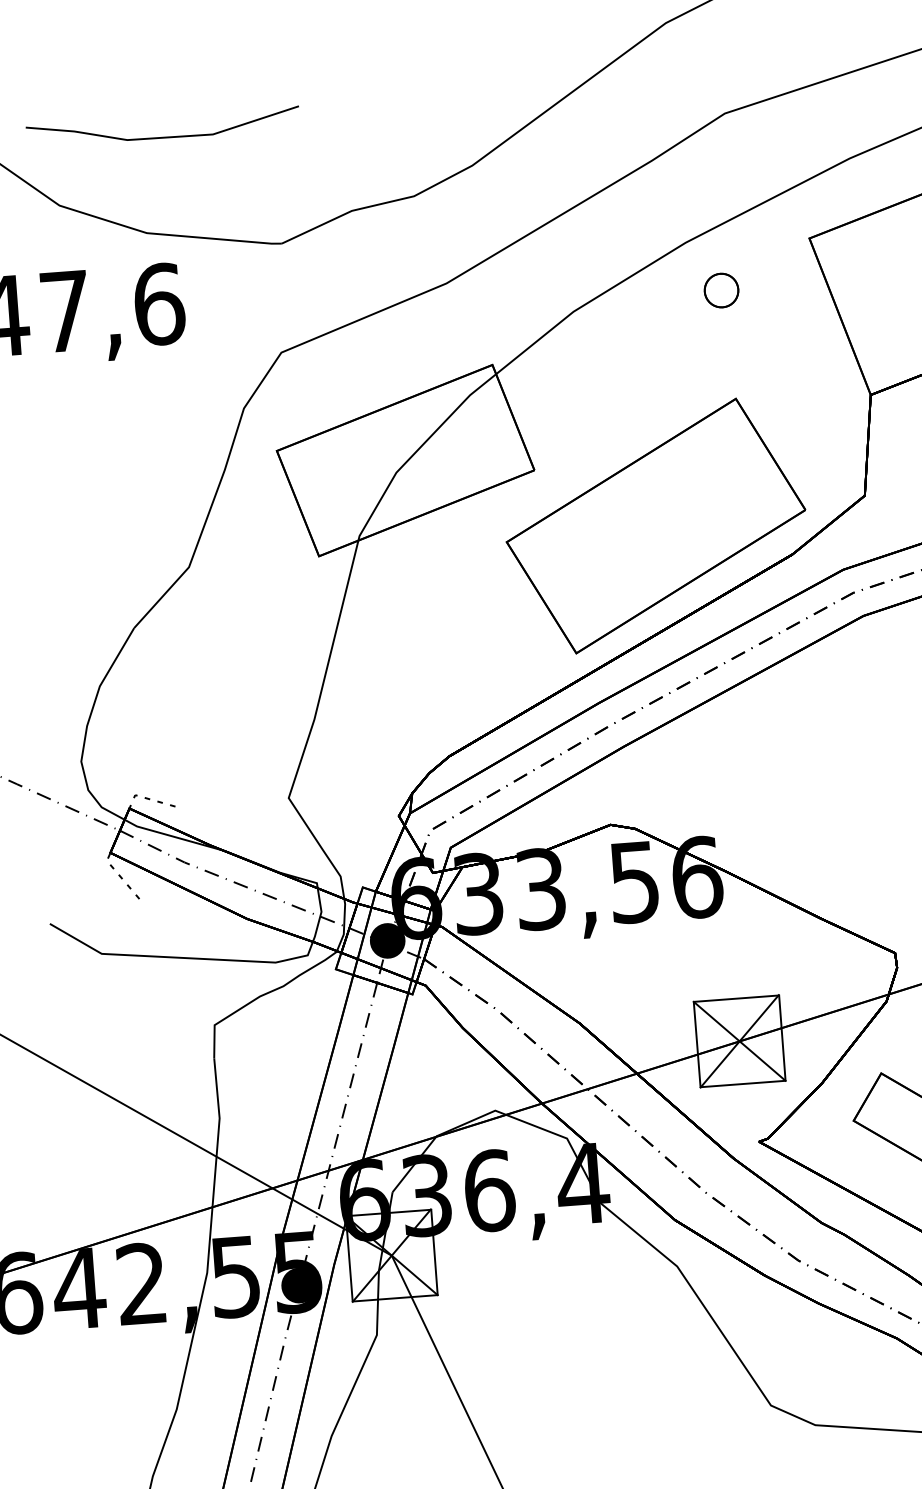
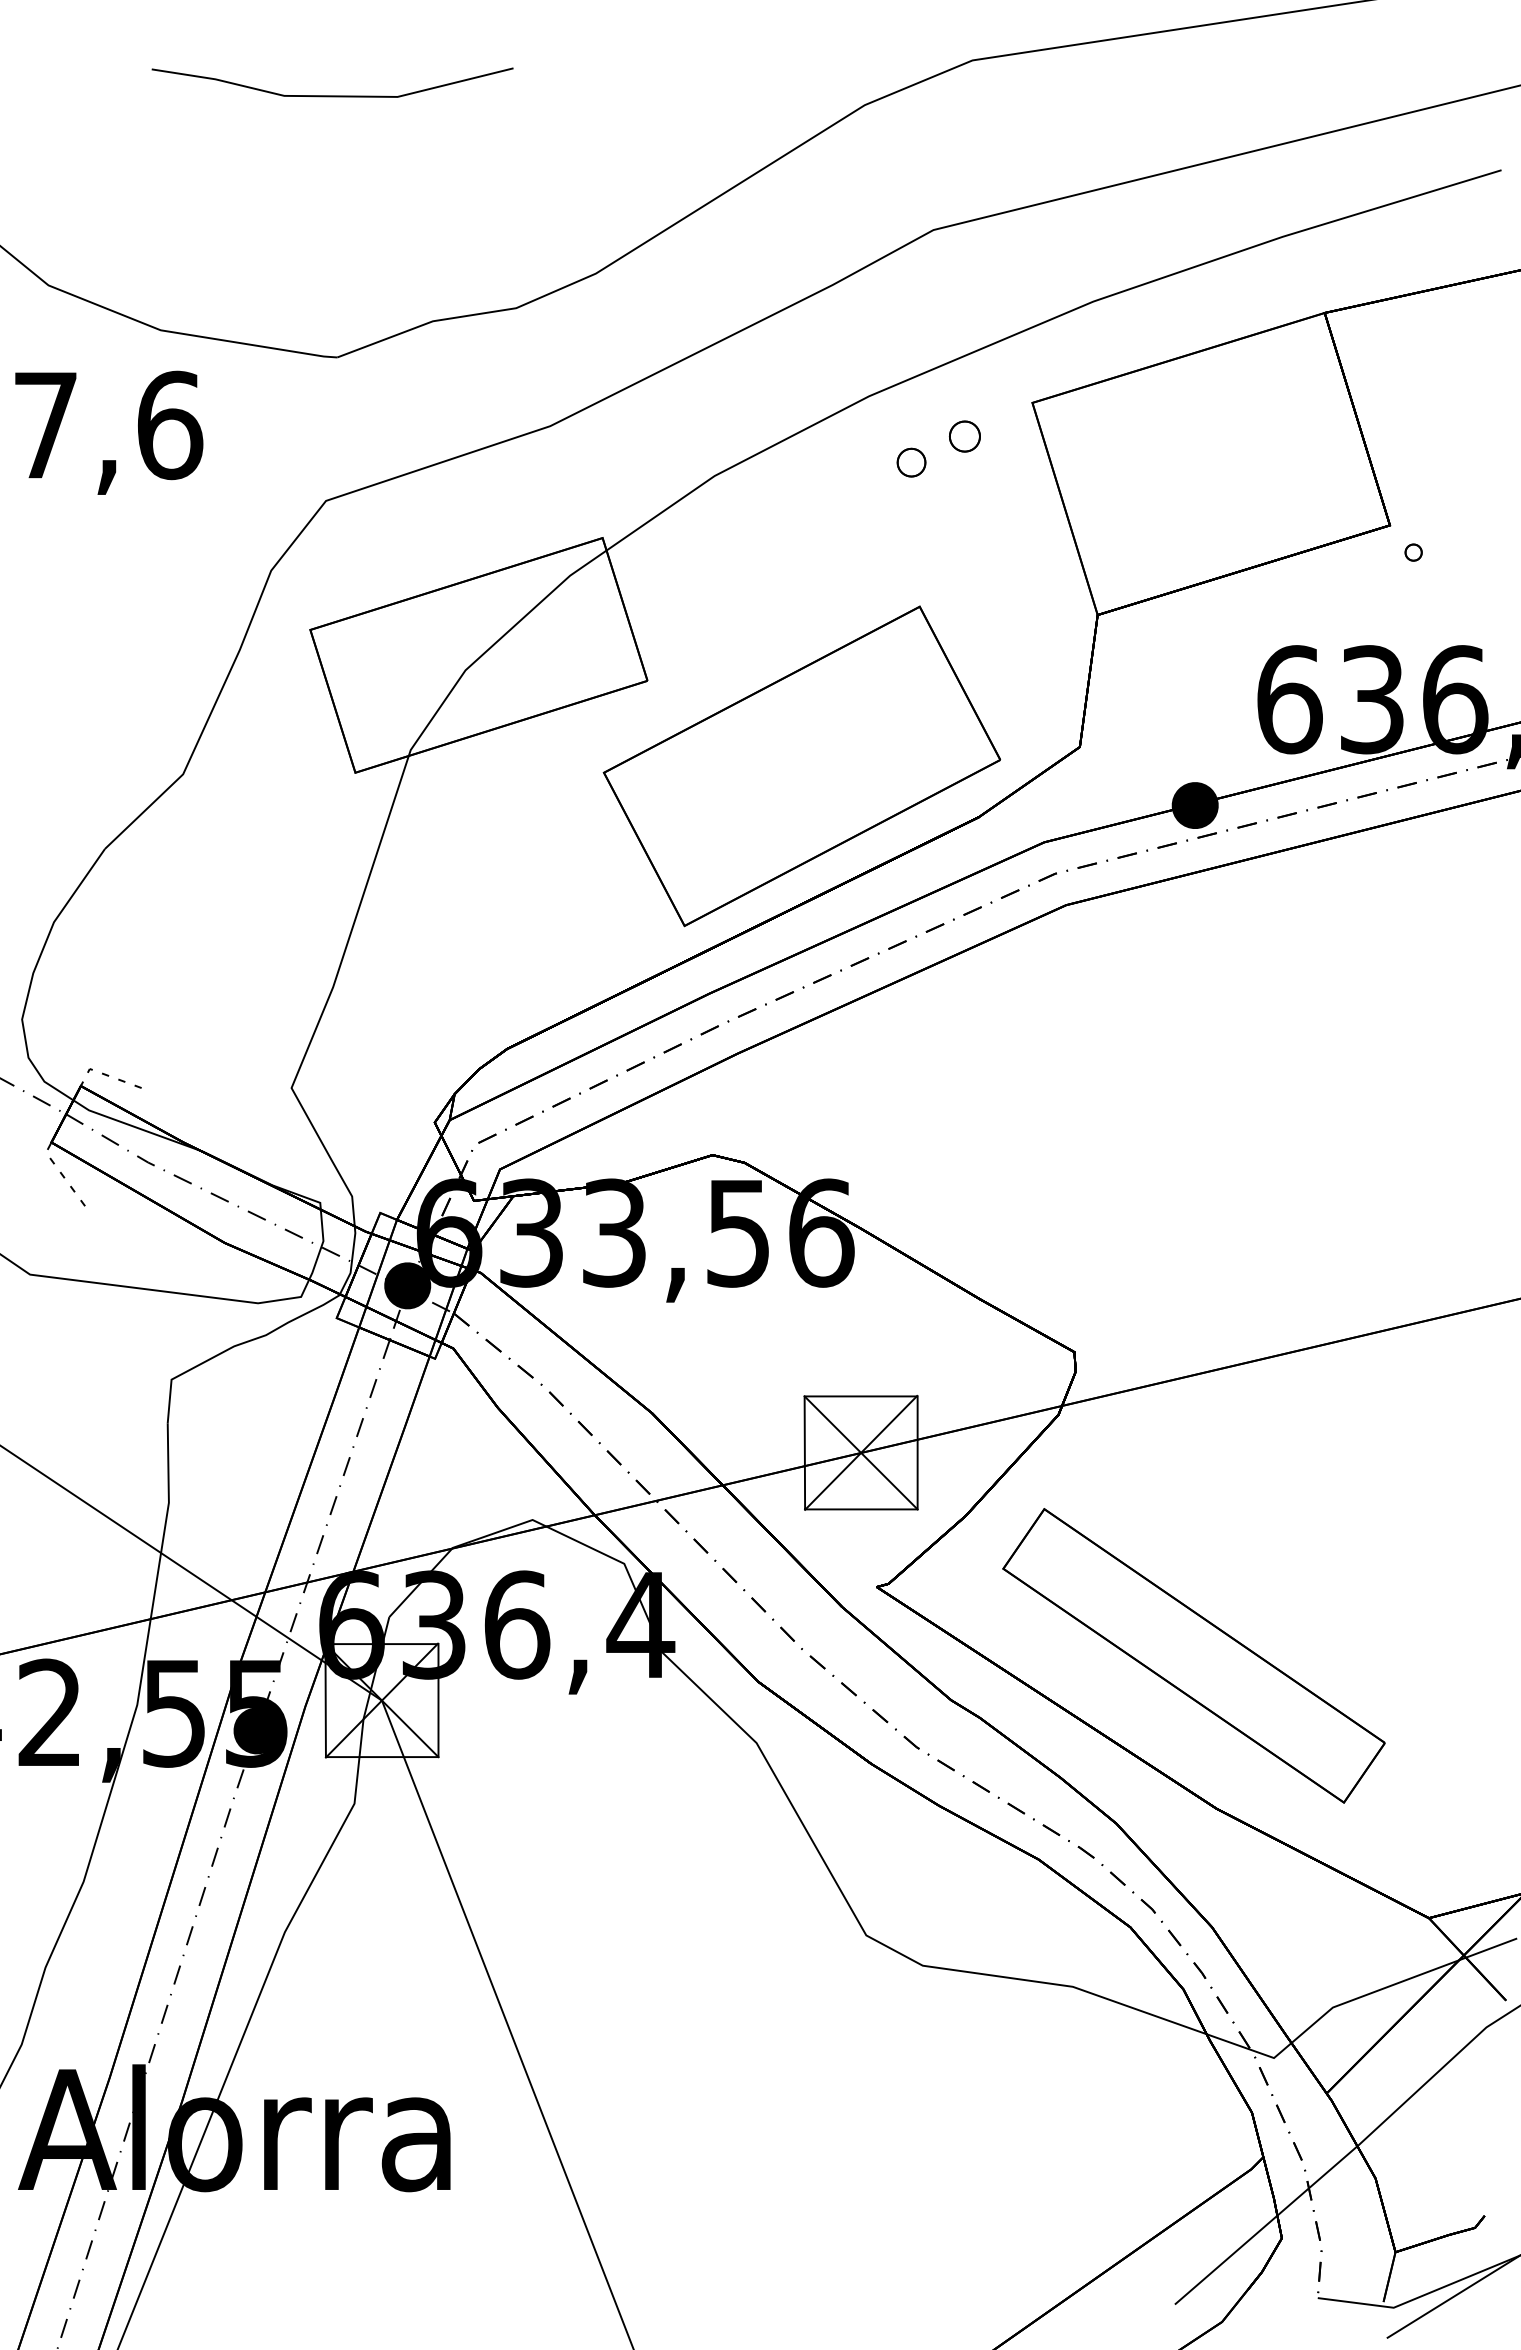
line: (163, 137) -> (332, 95), moved
part: (760, 267) -> (964, 436), added
part: (721, 290) -> (911, 462), size x0.62

